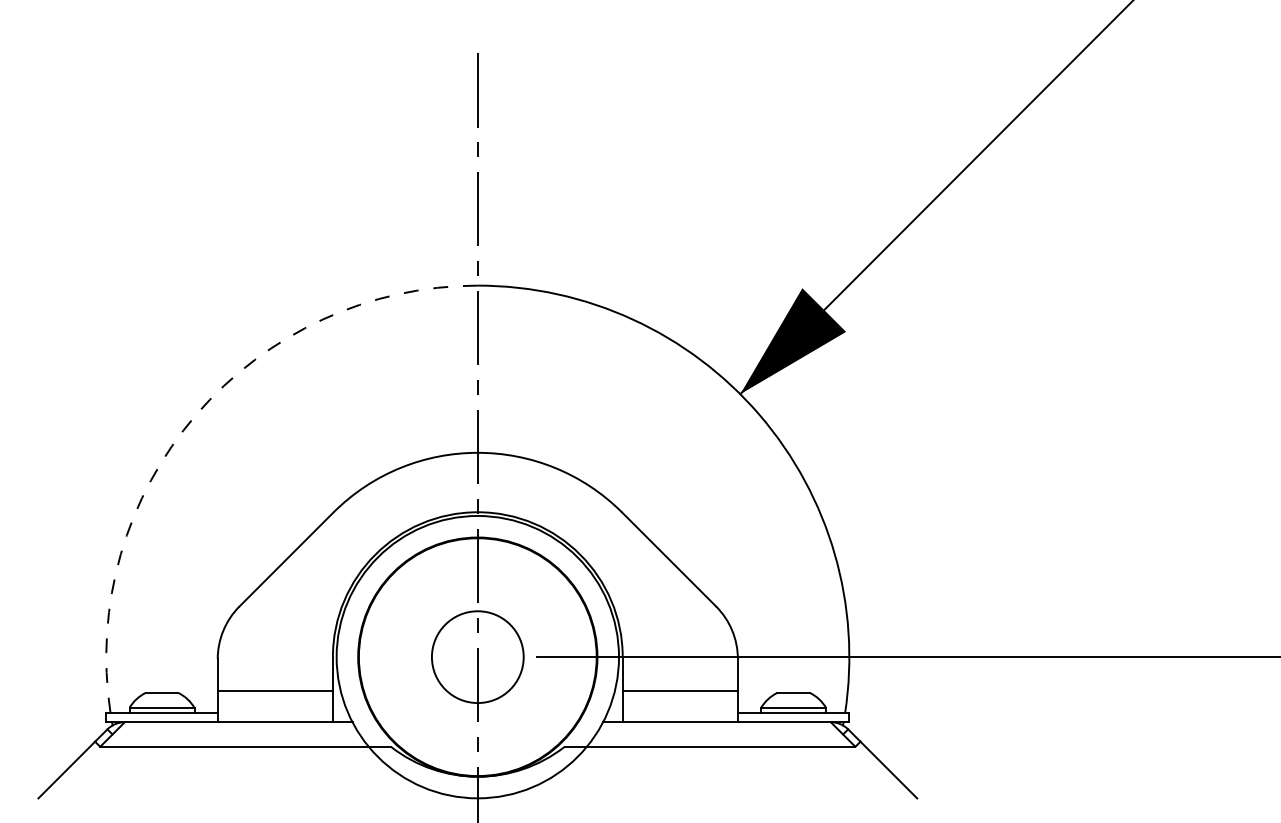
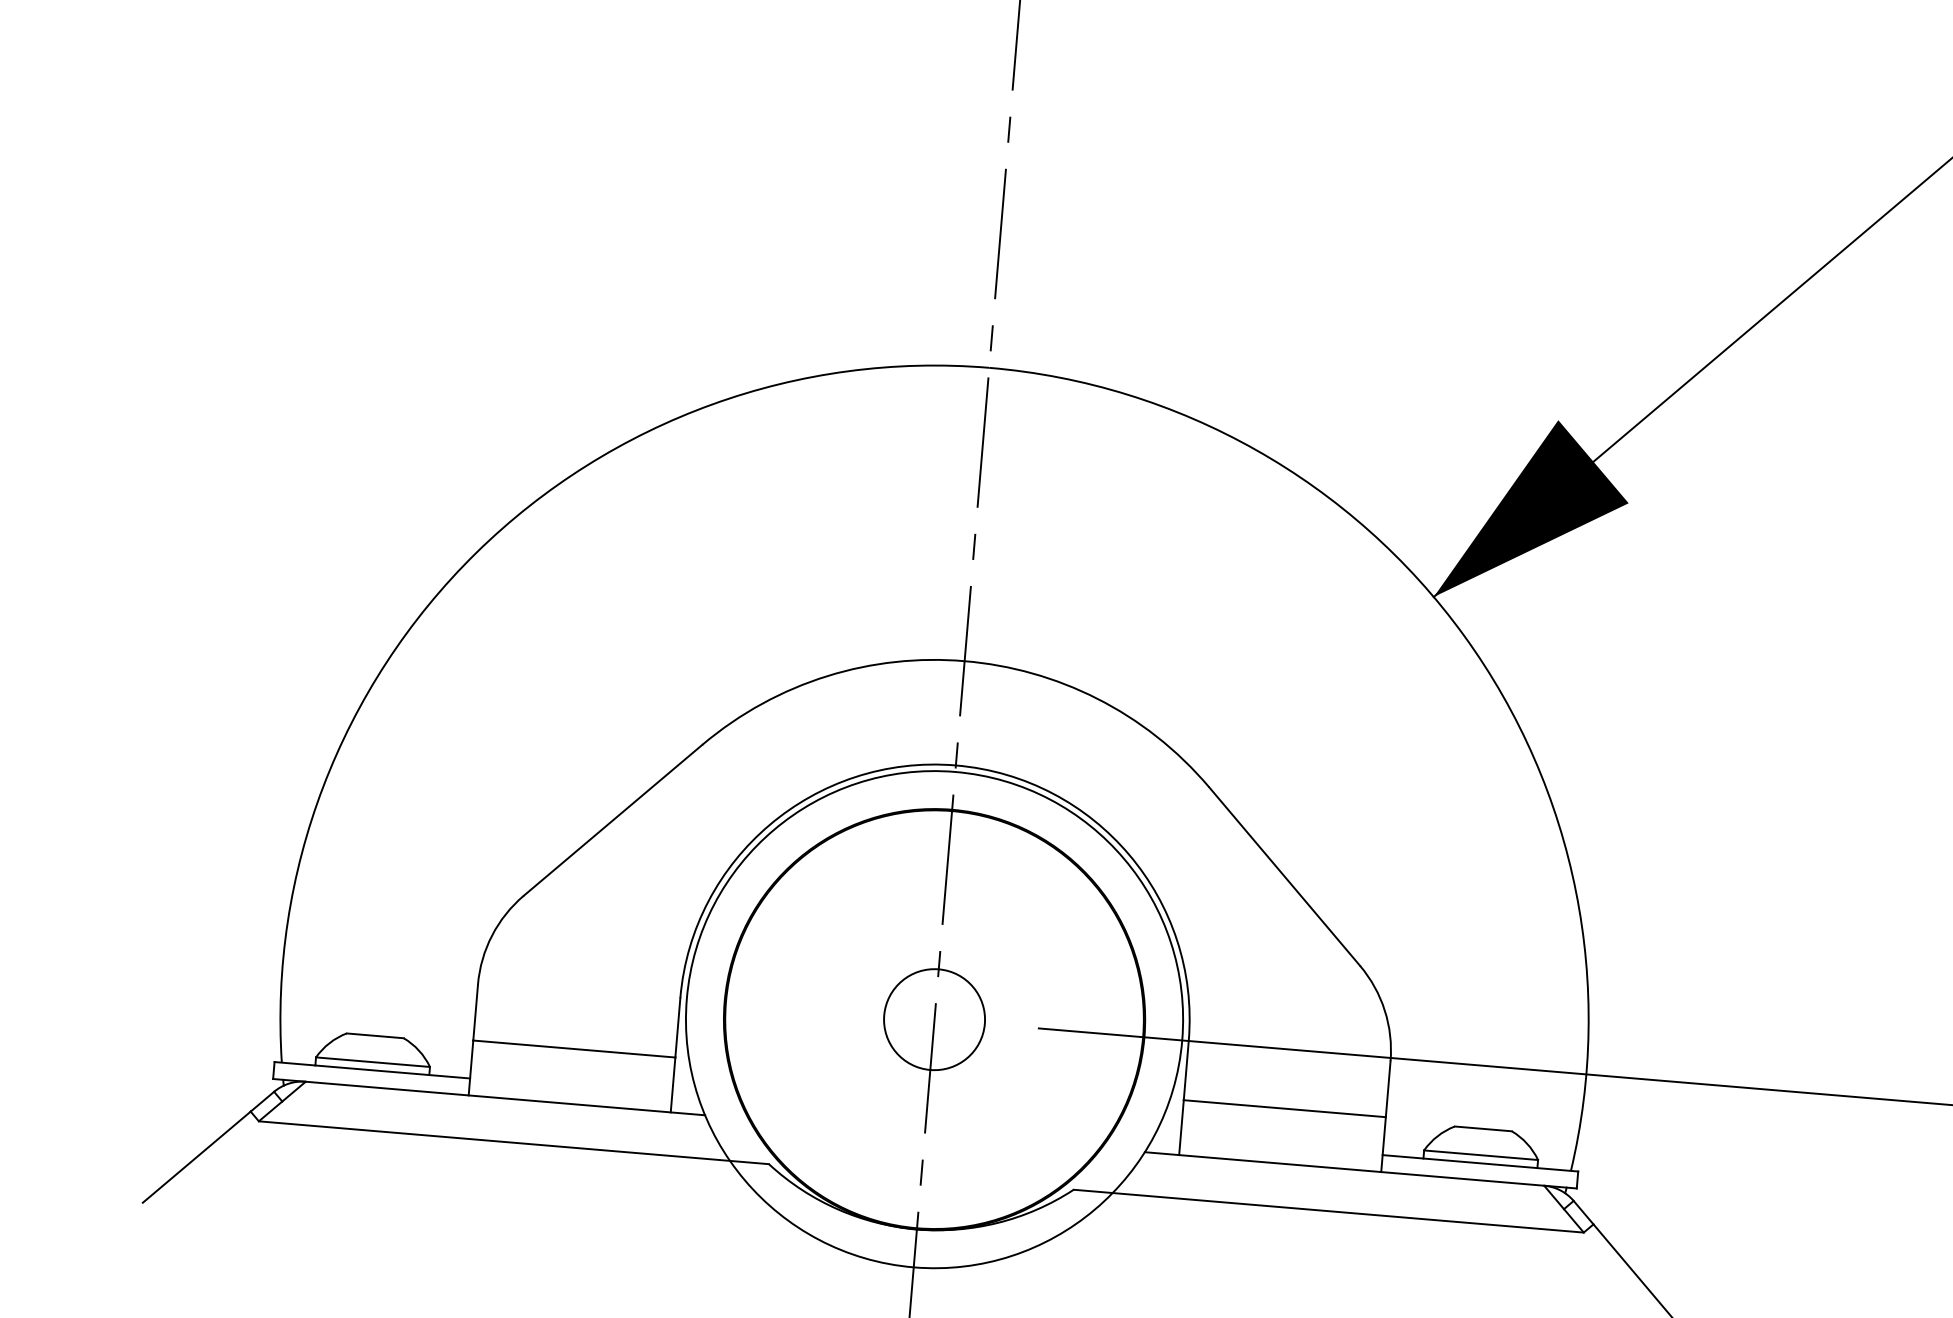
arc: (196, 414) -> (476, 552), dashed -> solid
circle: (477, 656) -> (934, 1018), size x0.62

